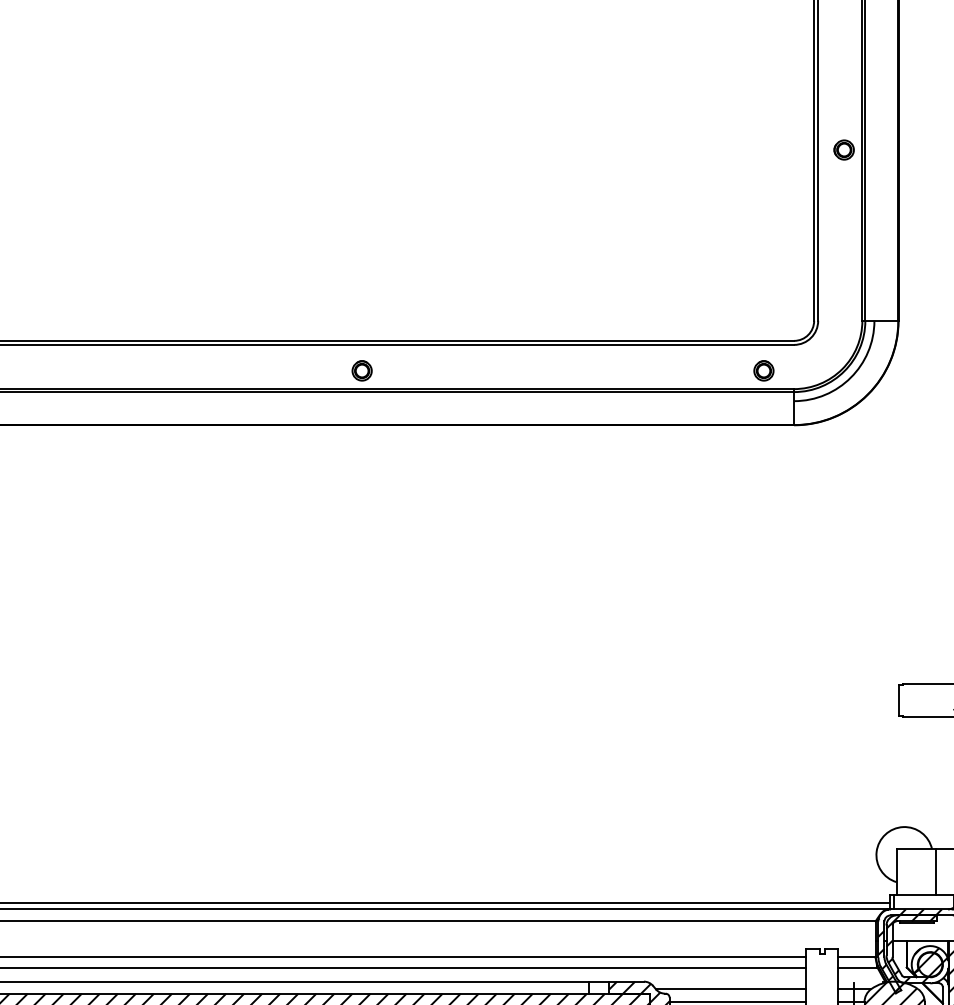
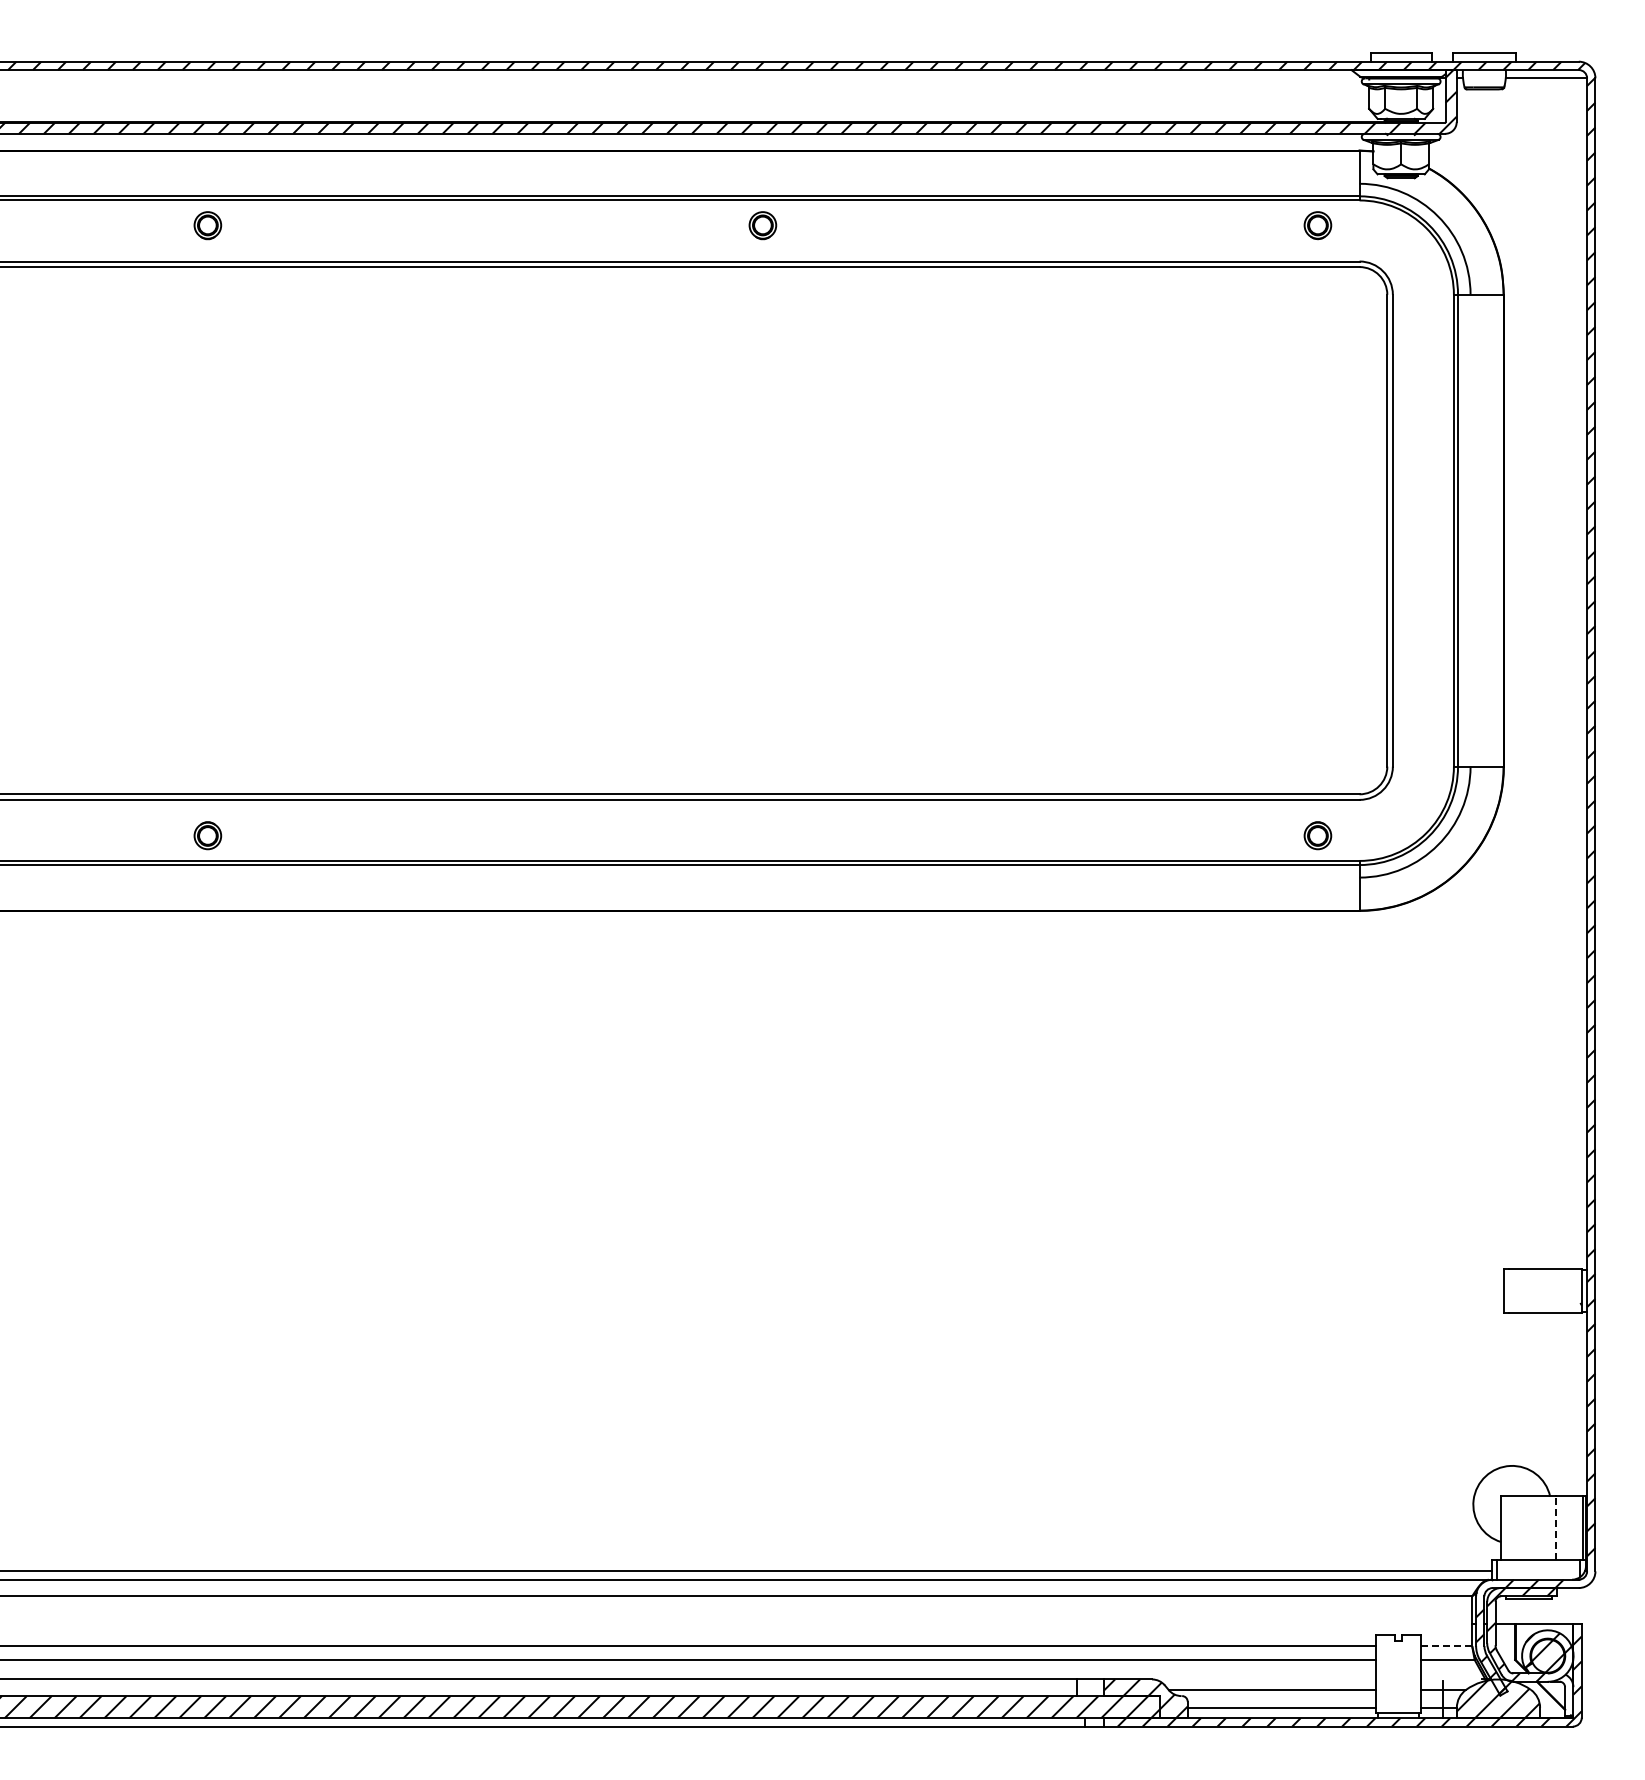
part: (843, 149) -> (1428, 530), removed
part: (361, 370) -> (762, 835), removed
line: (936, 872) -> (1556, 1528), solid -> dashed
line: (857, 957) -> (1446, 1646), solid -> dashed

